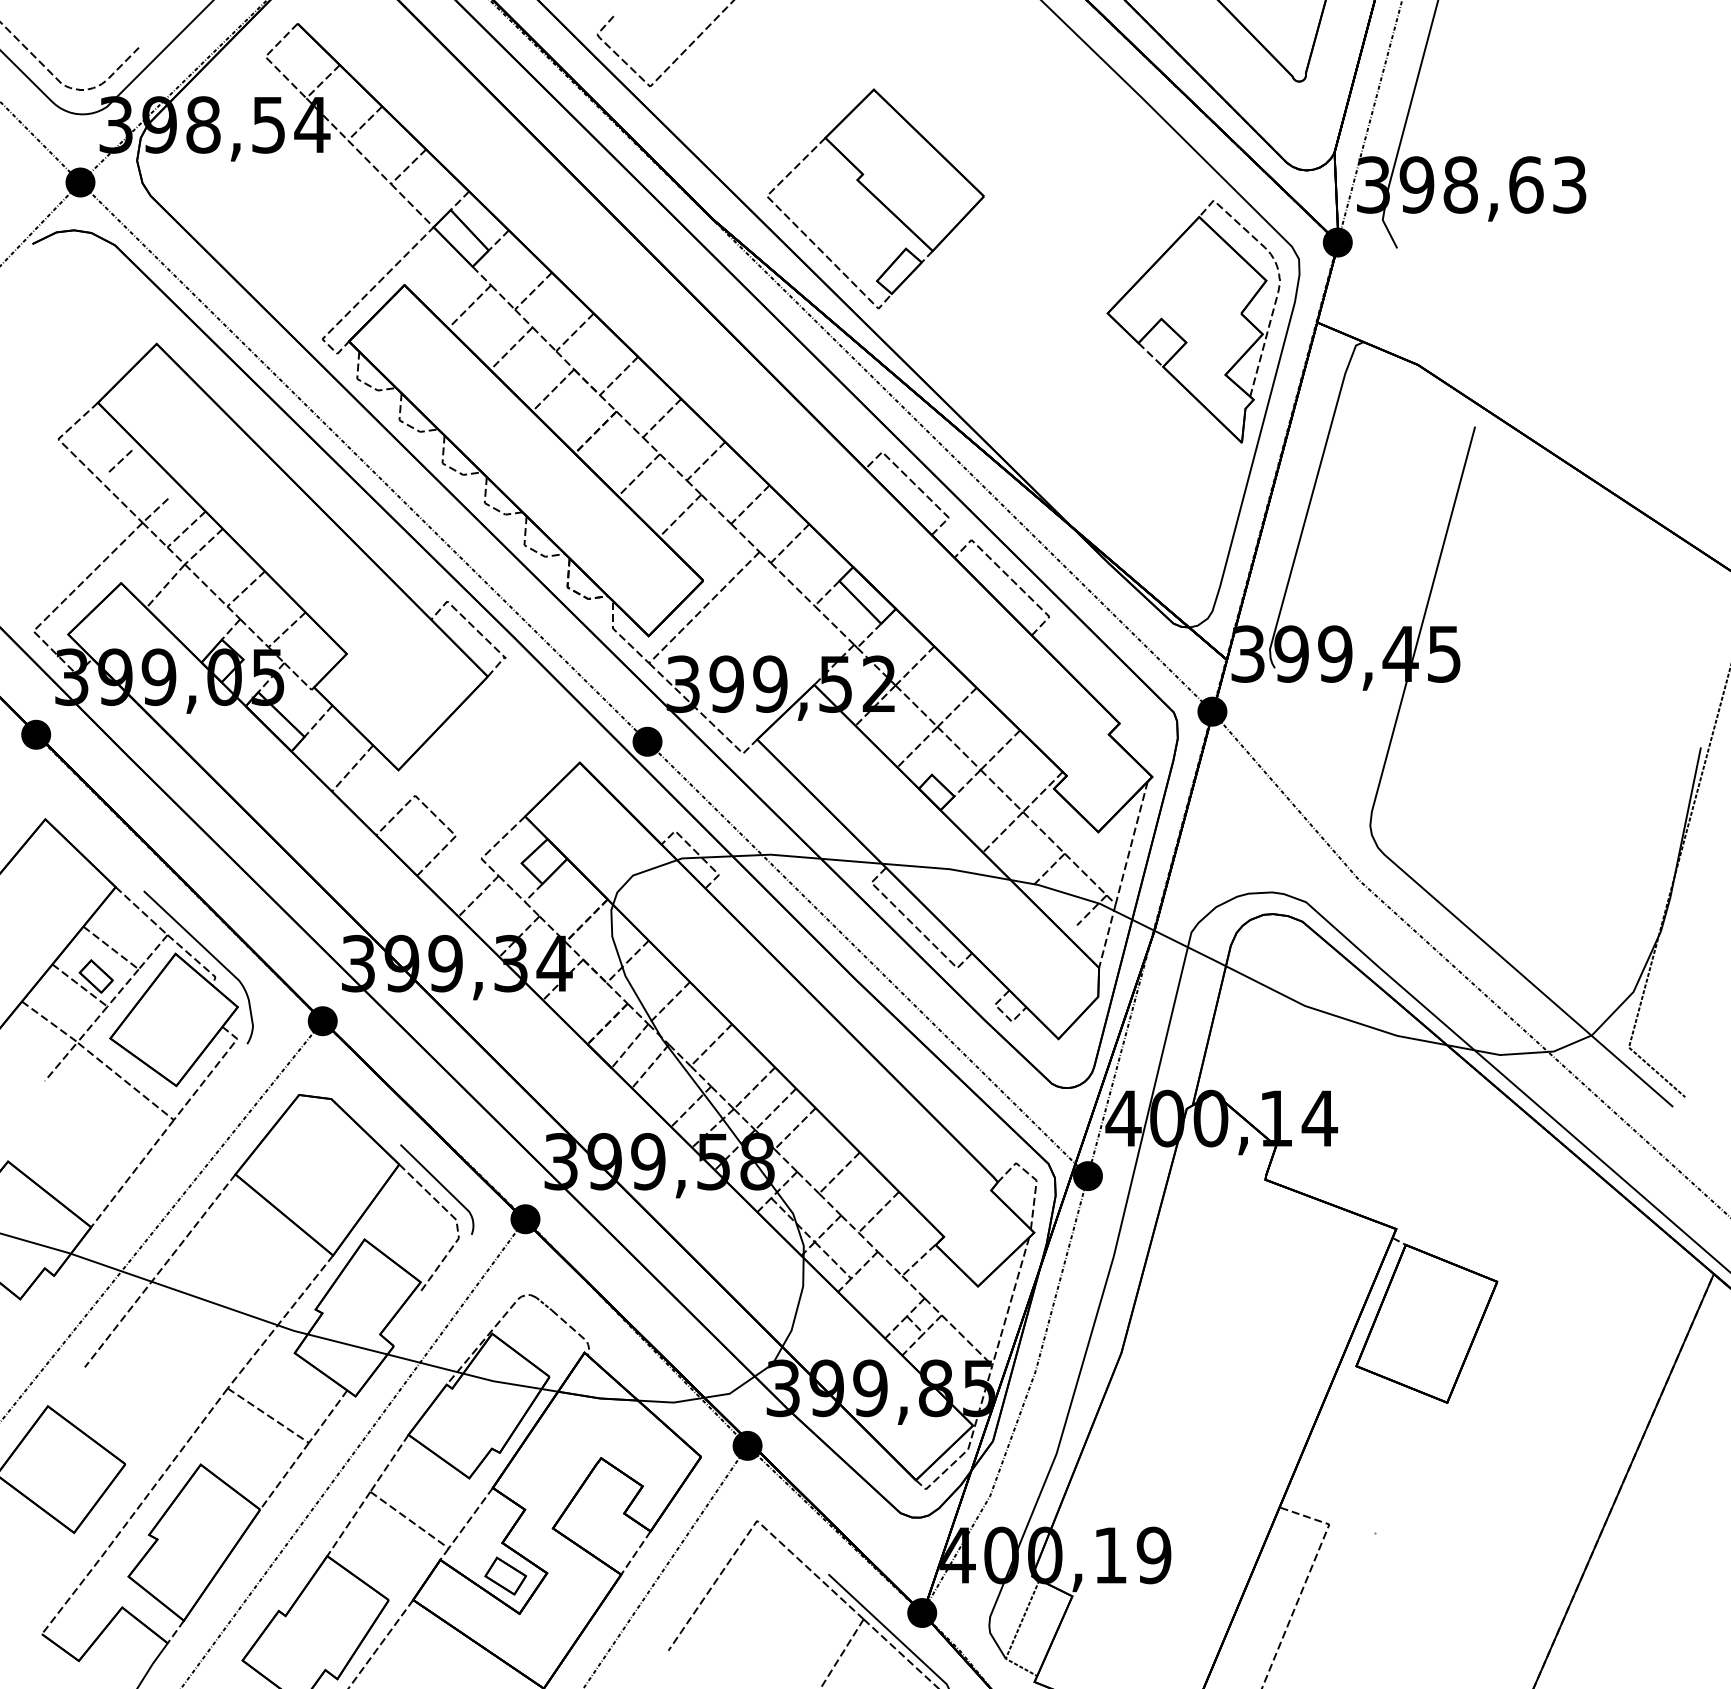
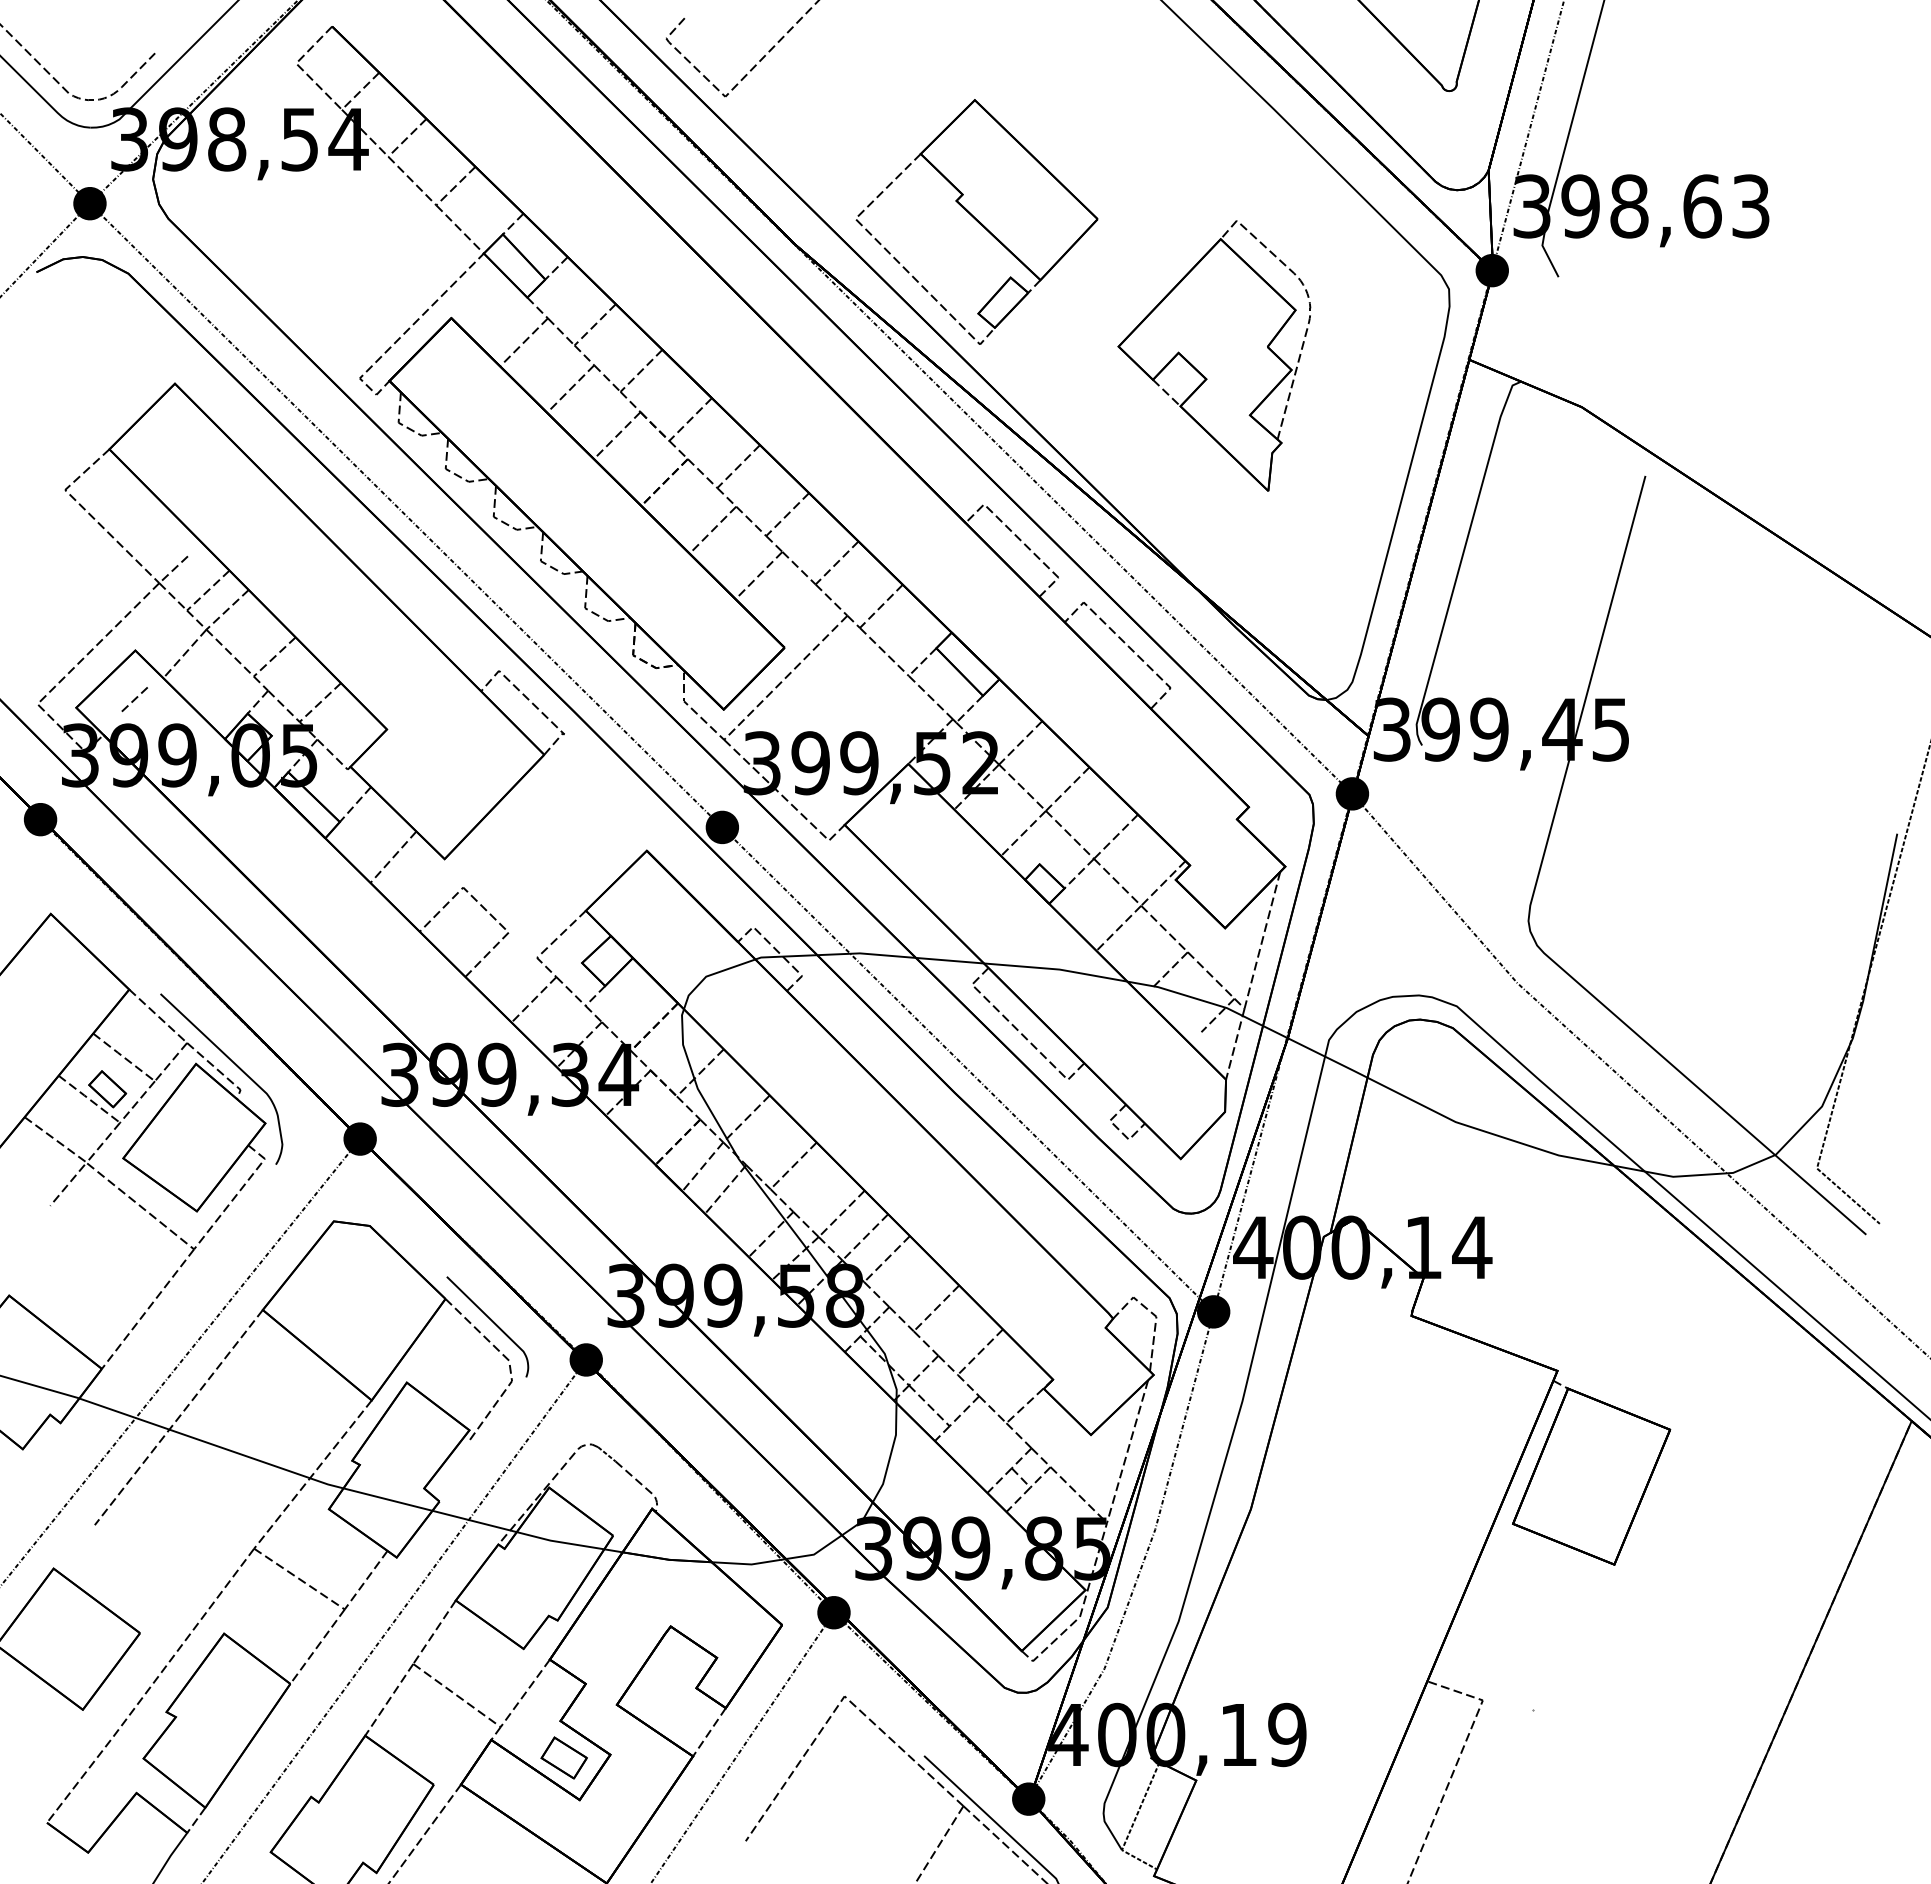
part: (1193, 321) -> (1214, 355), moved
line: (120, 461) -> (134, 699), moved

